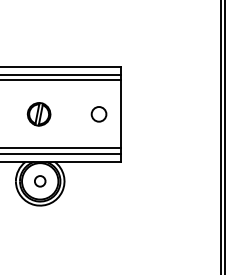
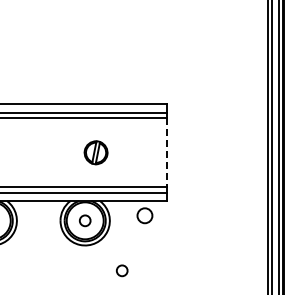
part: (38, 114) -> (95, 152), moved
circle: (98, 114) -> (144, 215), moved
line: (121, 114) -> (167, 152), solid -> dashed
circle: (76, 230) -> (122, 270), added

